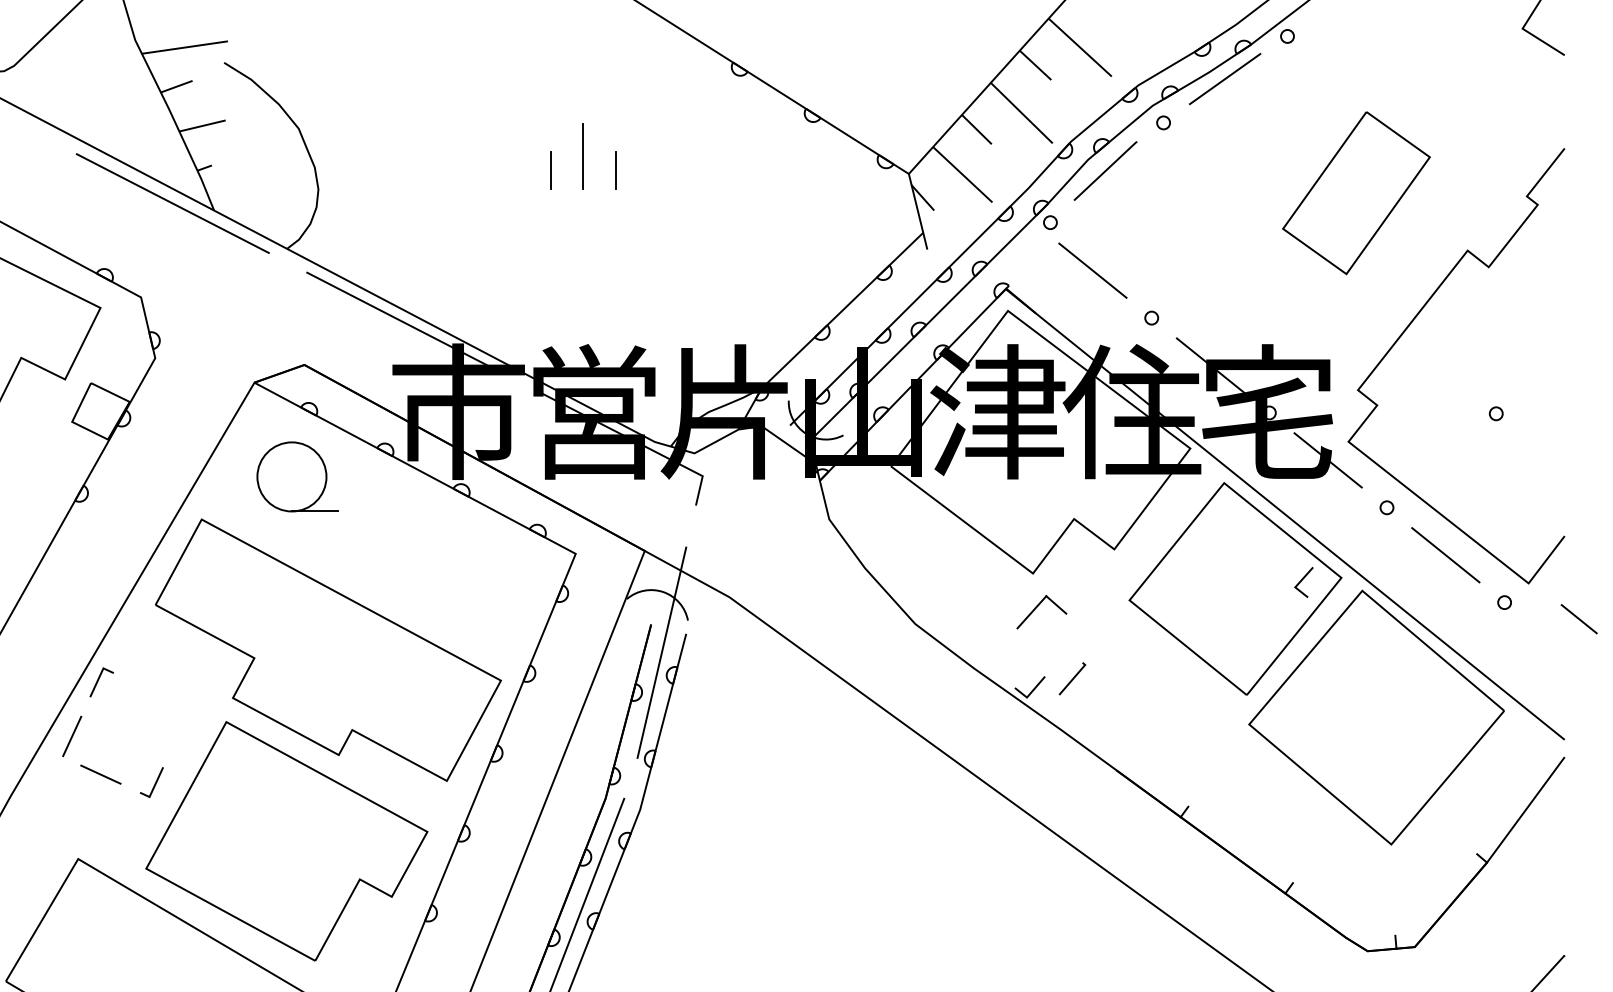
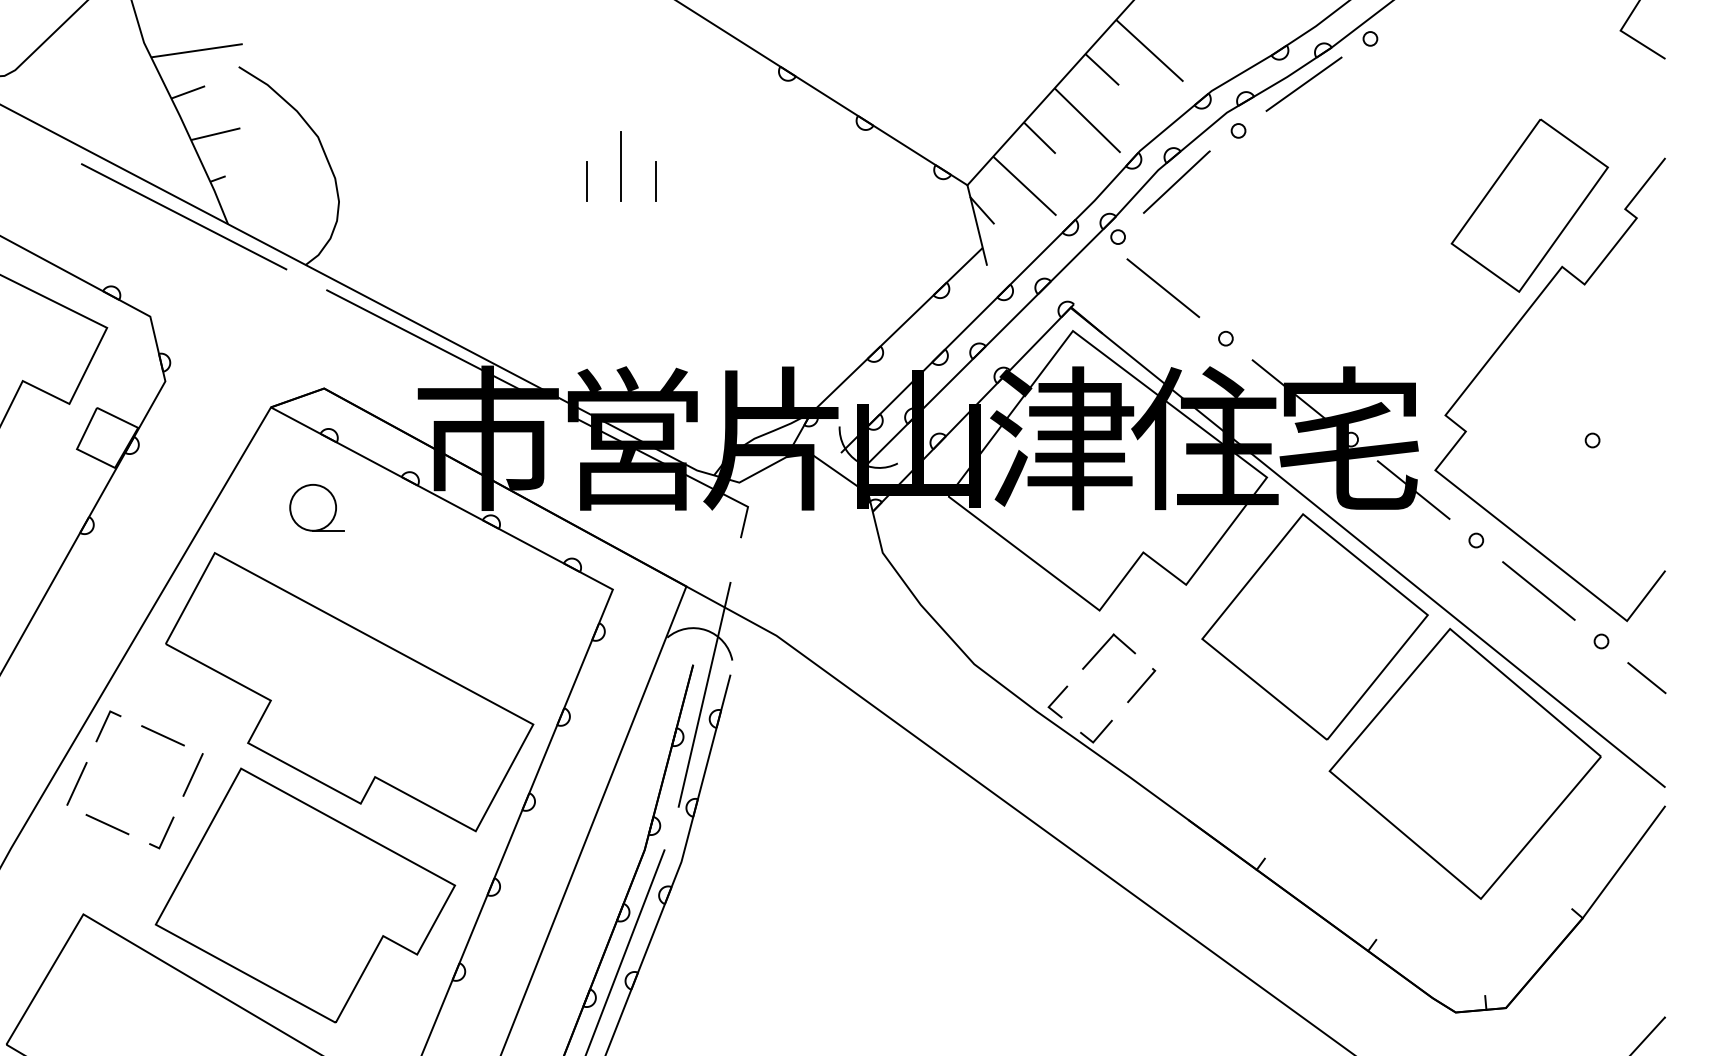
part: (1356, 192) -> (1529, 205), moved
part: (297, 476) -> (316, 507), size x0.62
line: (1302, 581) -> (1056, 700), moved
line: (1578, 619) -> (1646, 678), moved
line: (1072, 678) -> (1141, 685), moved
line: (152, 690) -> (162, 735), added
line: (180, 727) -> (192, 774), added

